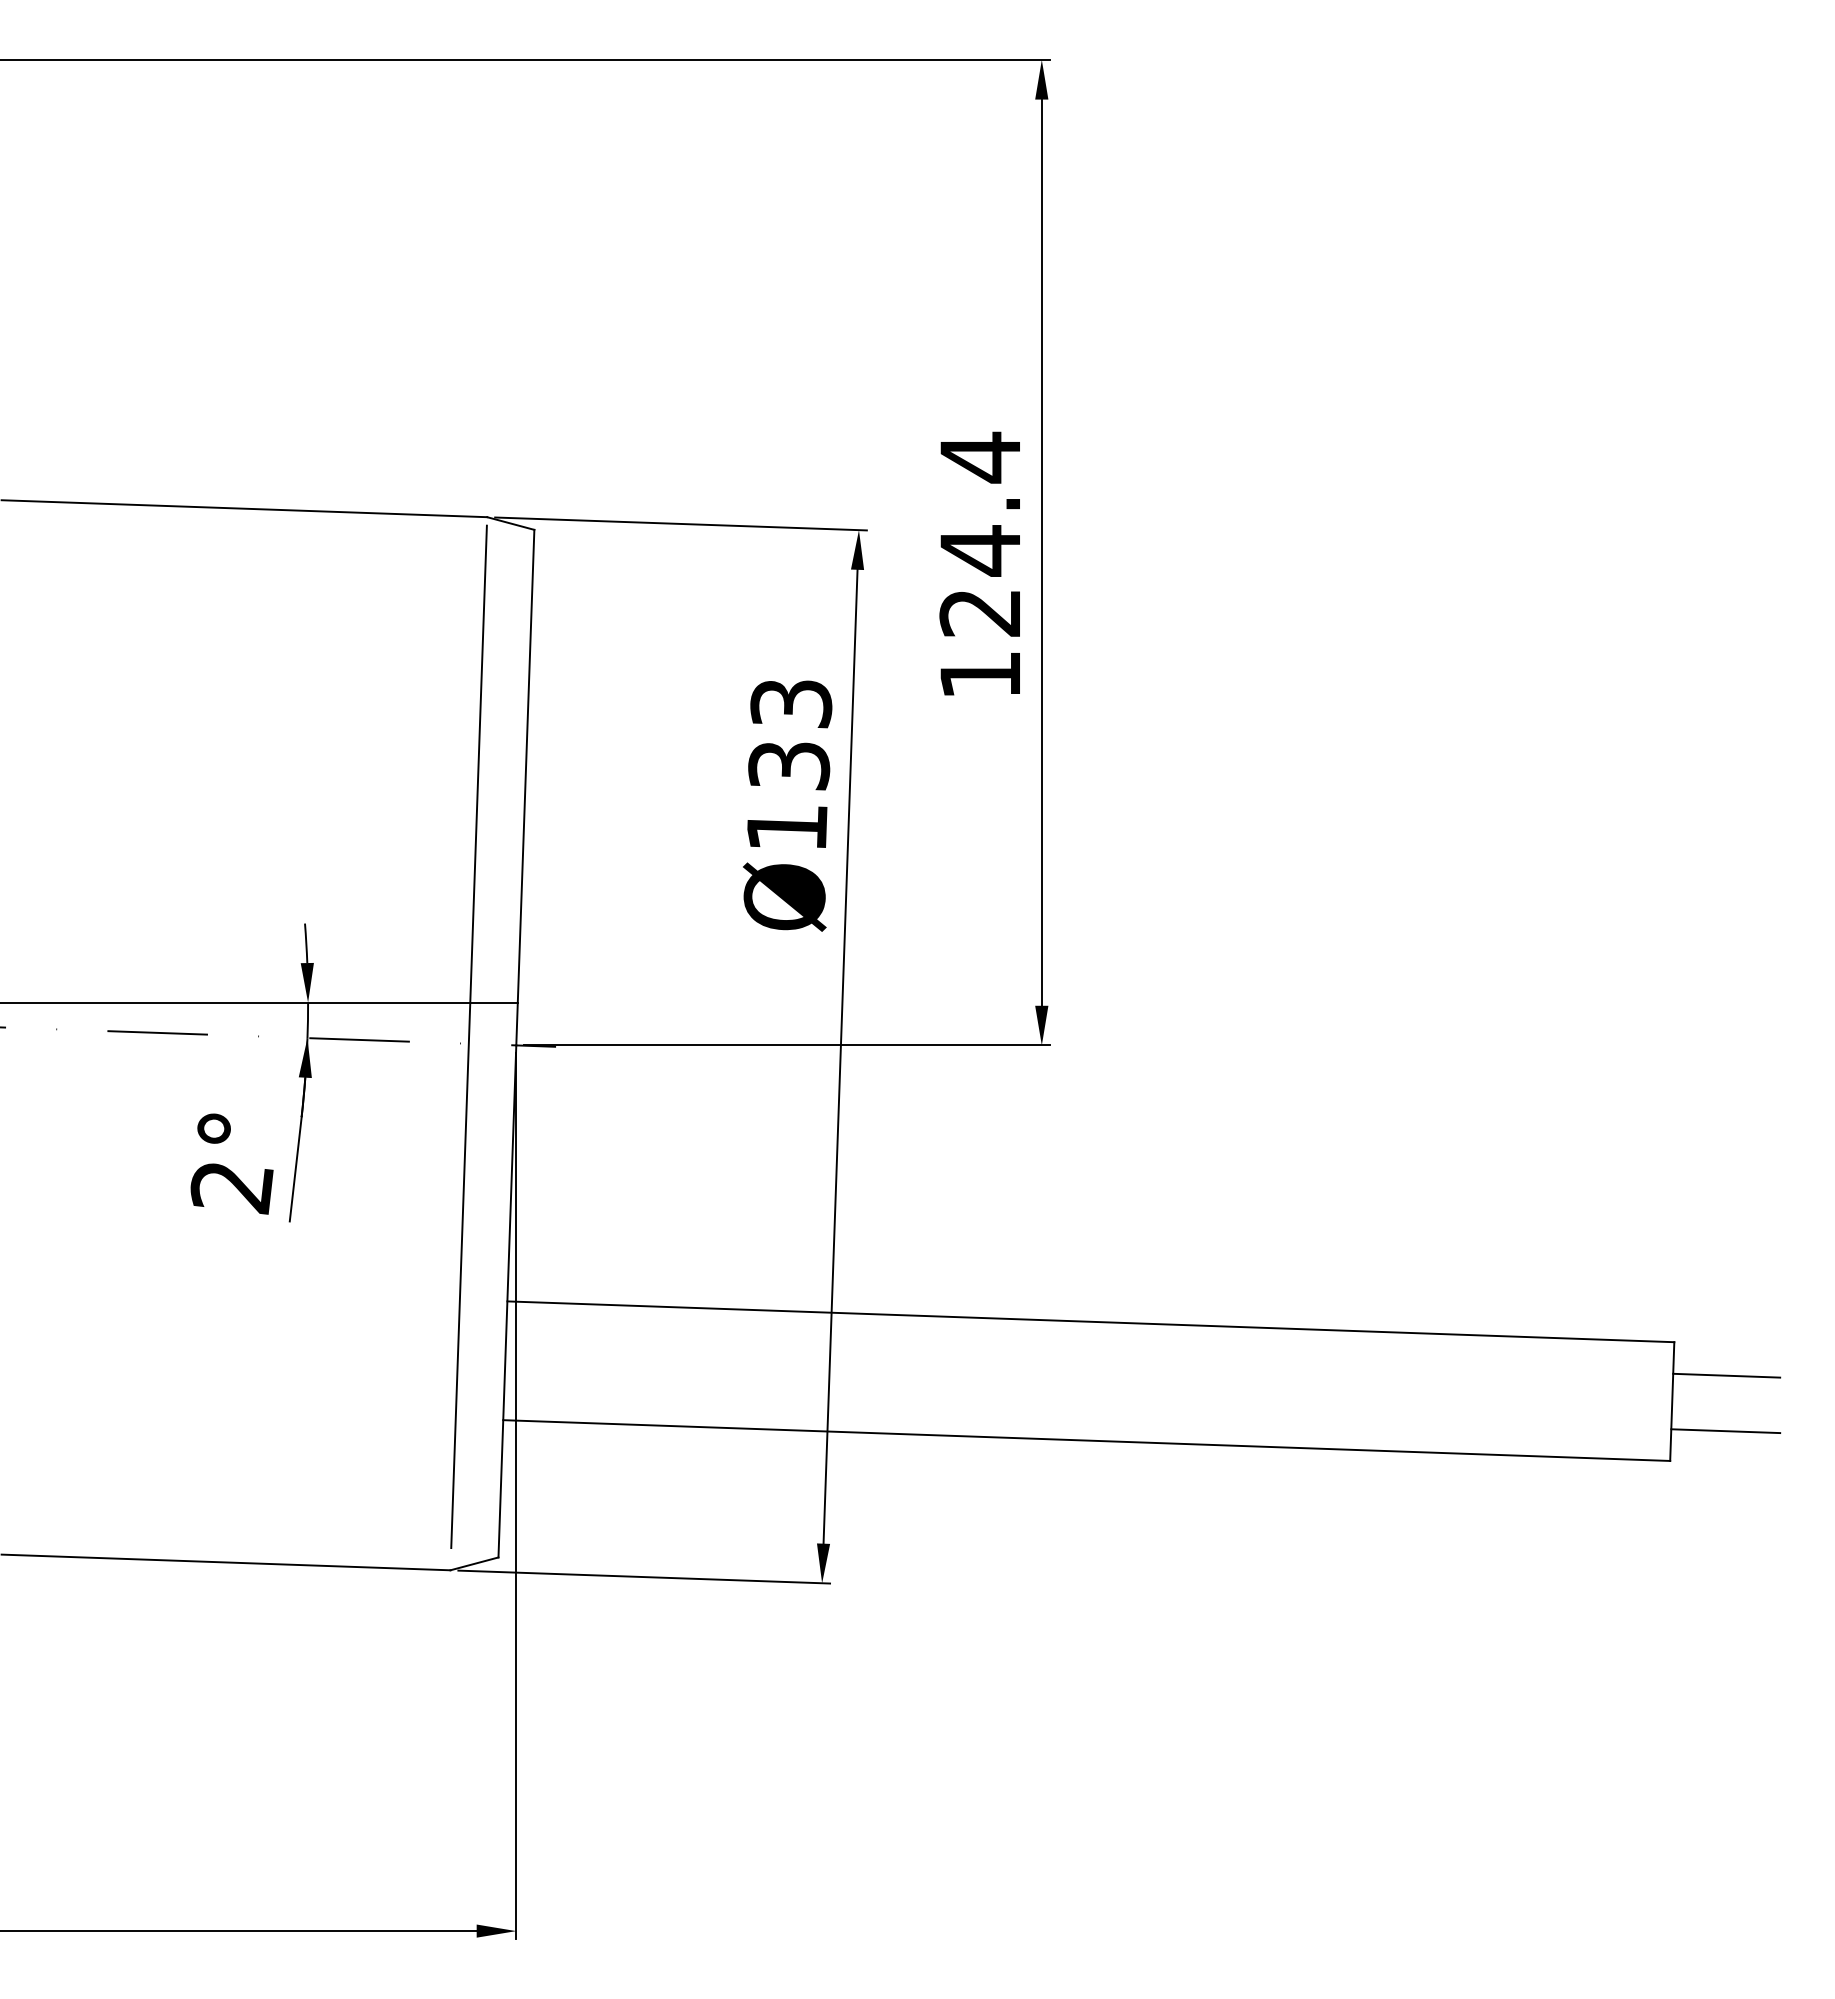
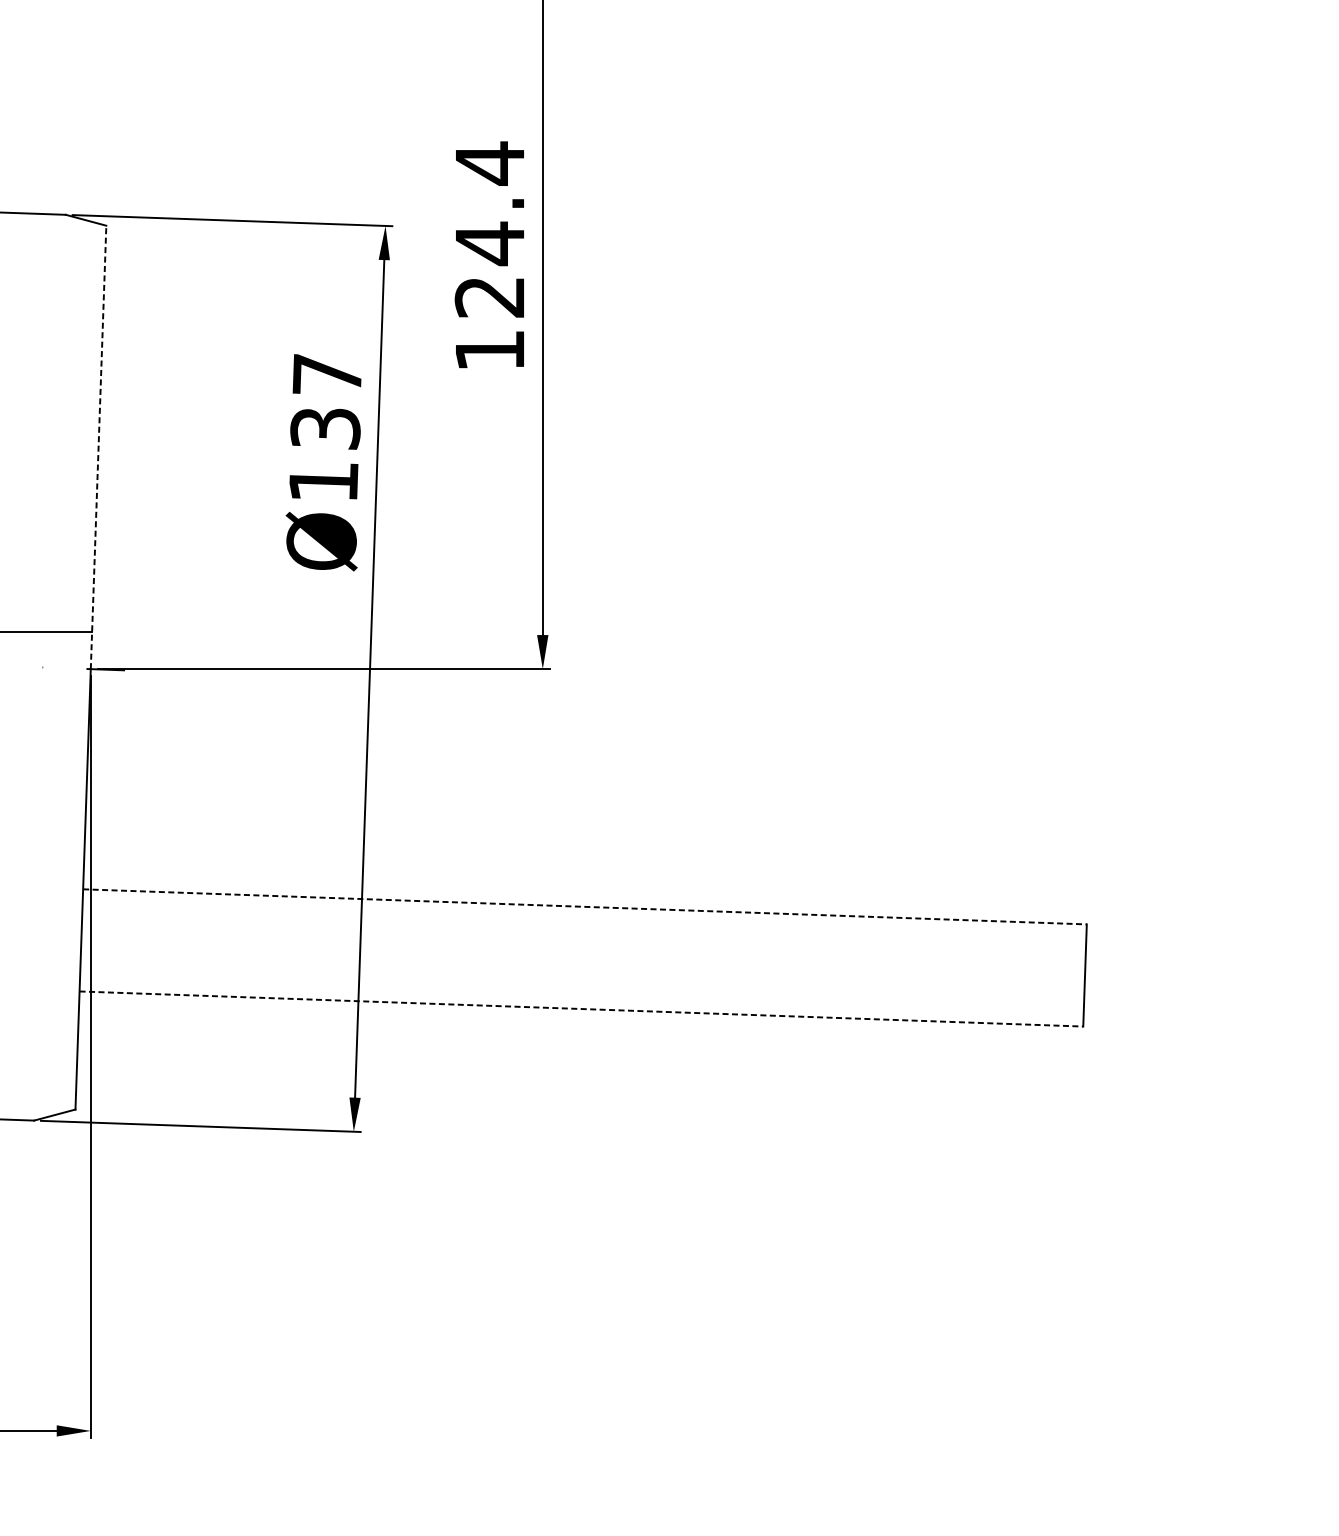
text: (791, 703) -> (327, 375), Ø133 -> Ø137
line: (525, 787) -> (98, 447), solid -> dashed
line: (468, 1036) -> (49, 661), removed
line: (1090, 1321) -> (584, 906), solid -> dashed
line: (1726, 1375) -> (1131, 953), removed
line: (1725, 1431) -> (1130, 1001), removed
line: (1086, 1440) -> (581, 1008), solid -> dashed

